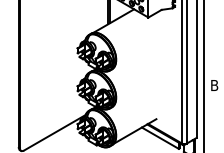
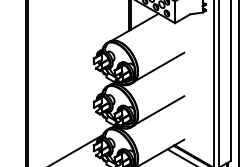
line: (134, 55) -> (159, 66), added
line: (134, 93) -> (159, 110), added

